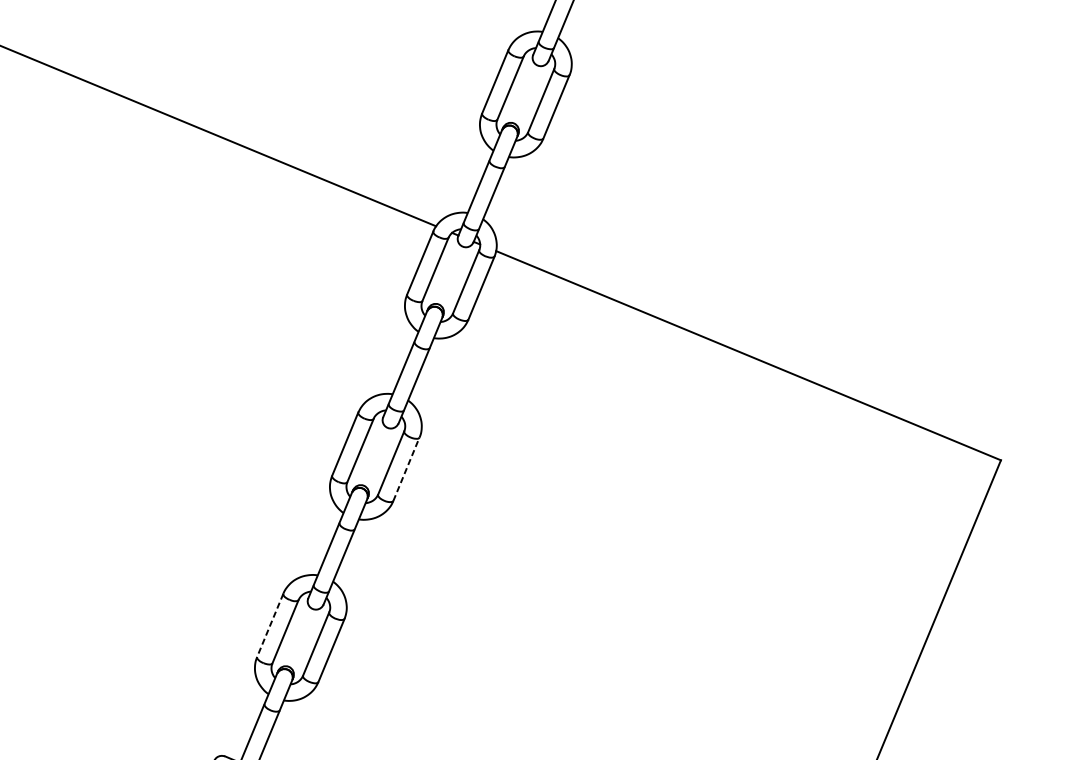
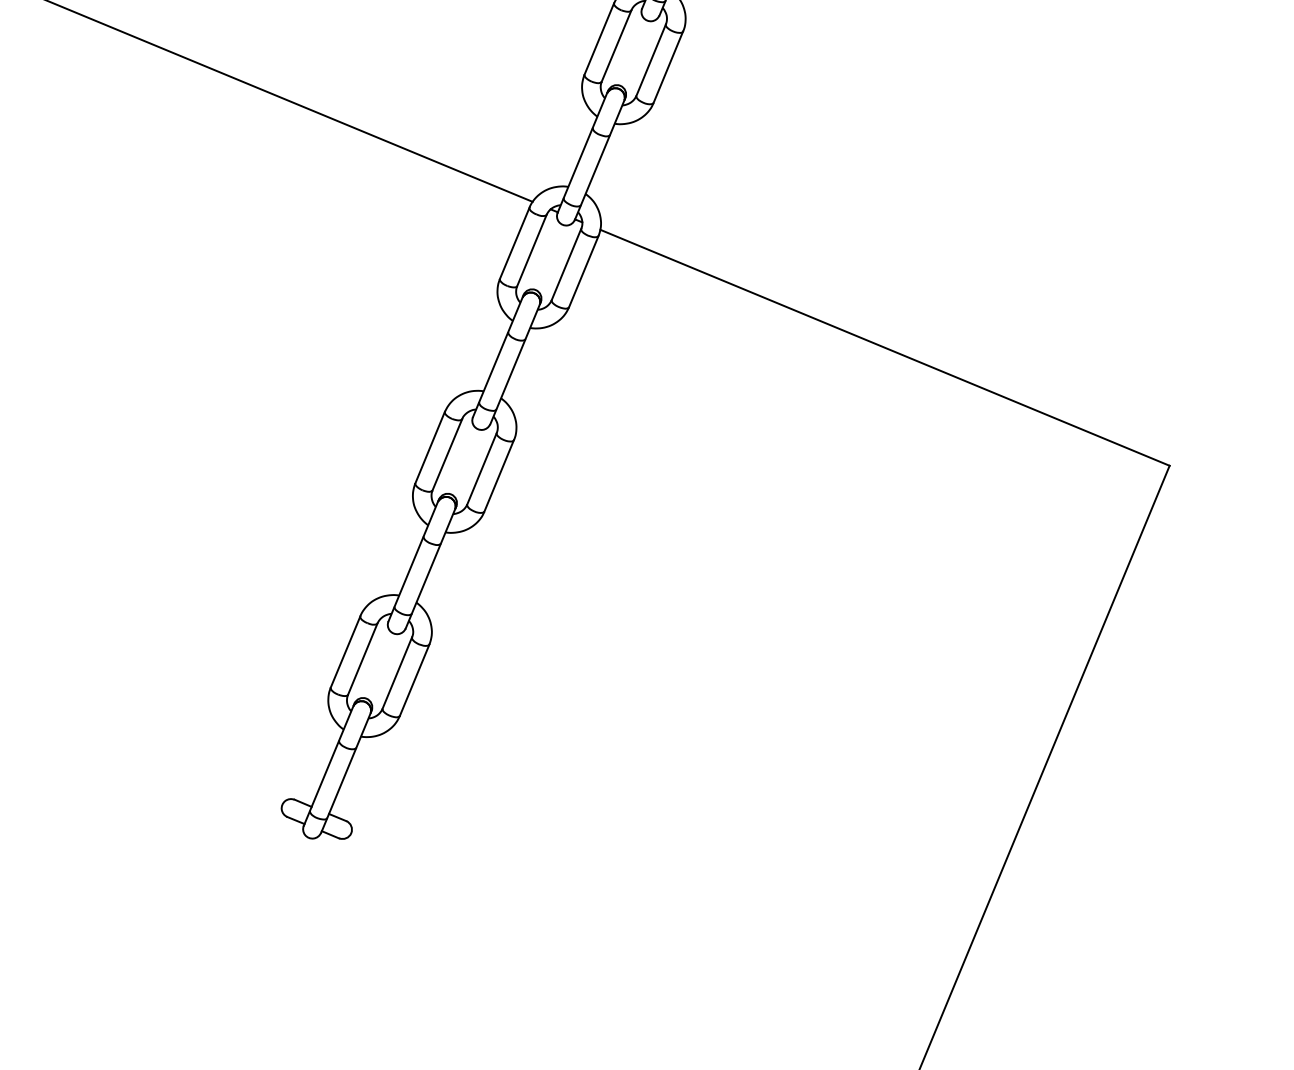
line: (406, 468) -> (499, 475), dashed -> solid
line: (270, 625) -> (345, 652), dashed -> solid

